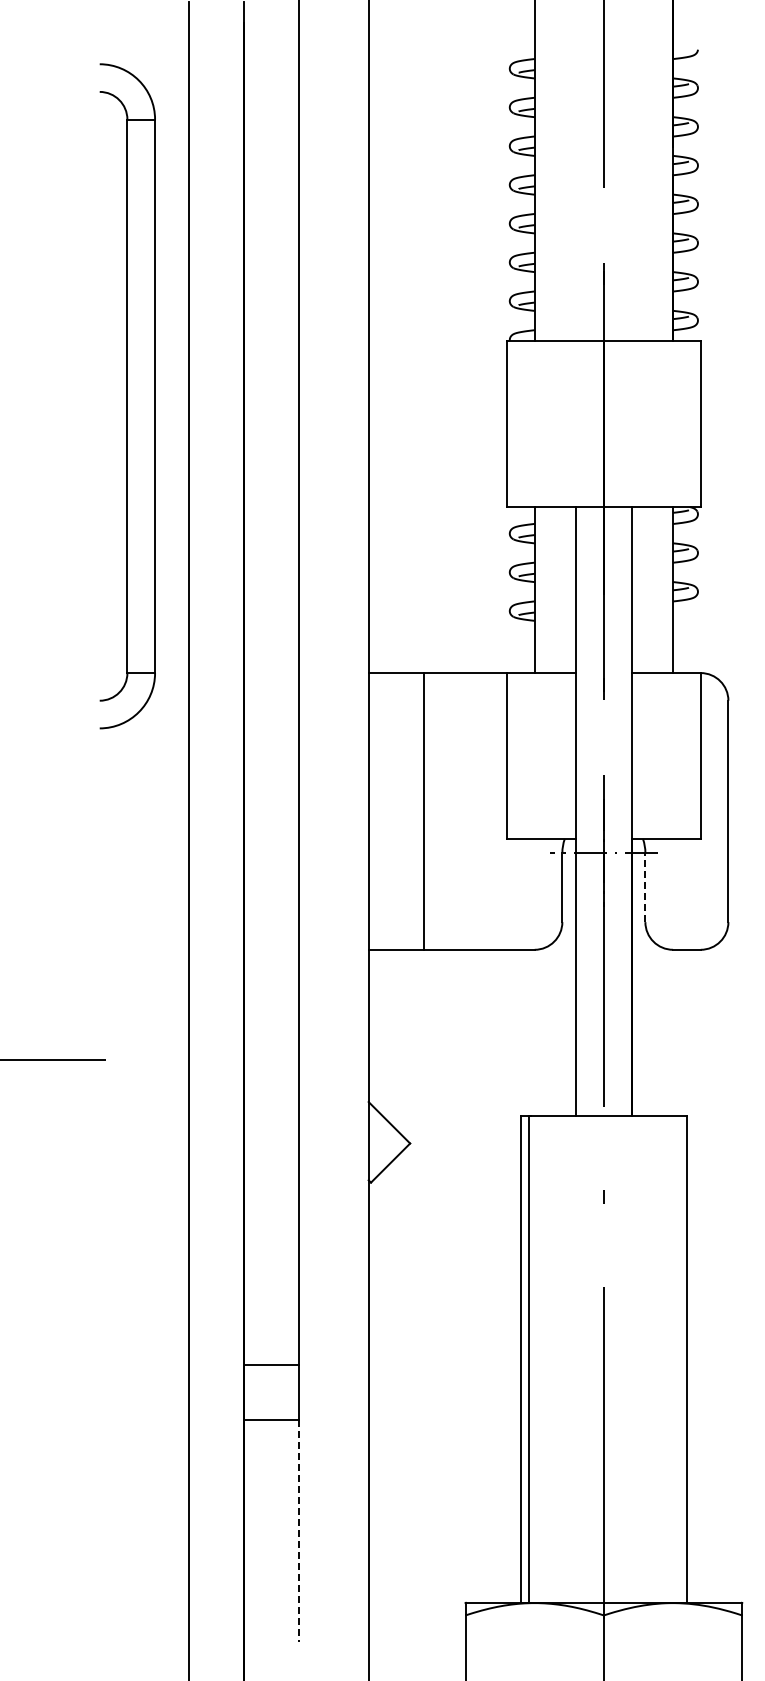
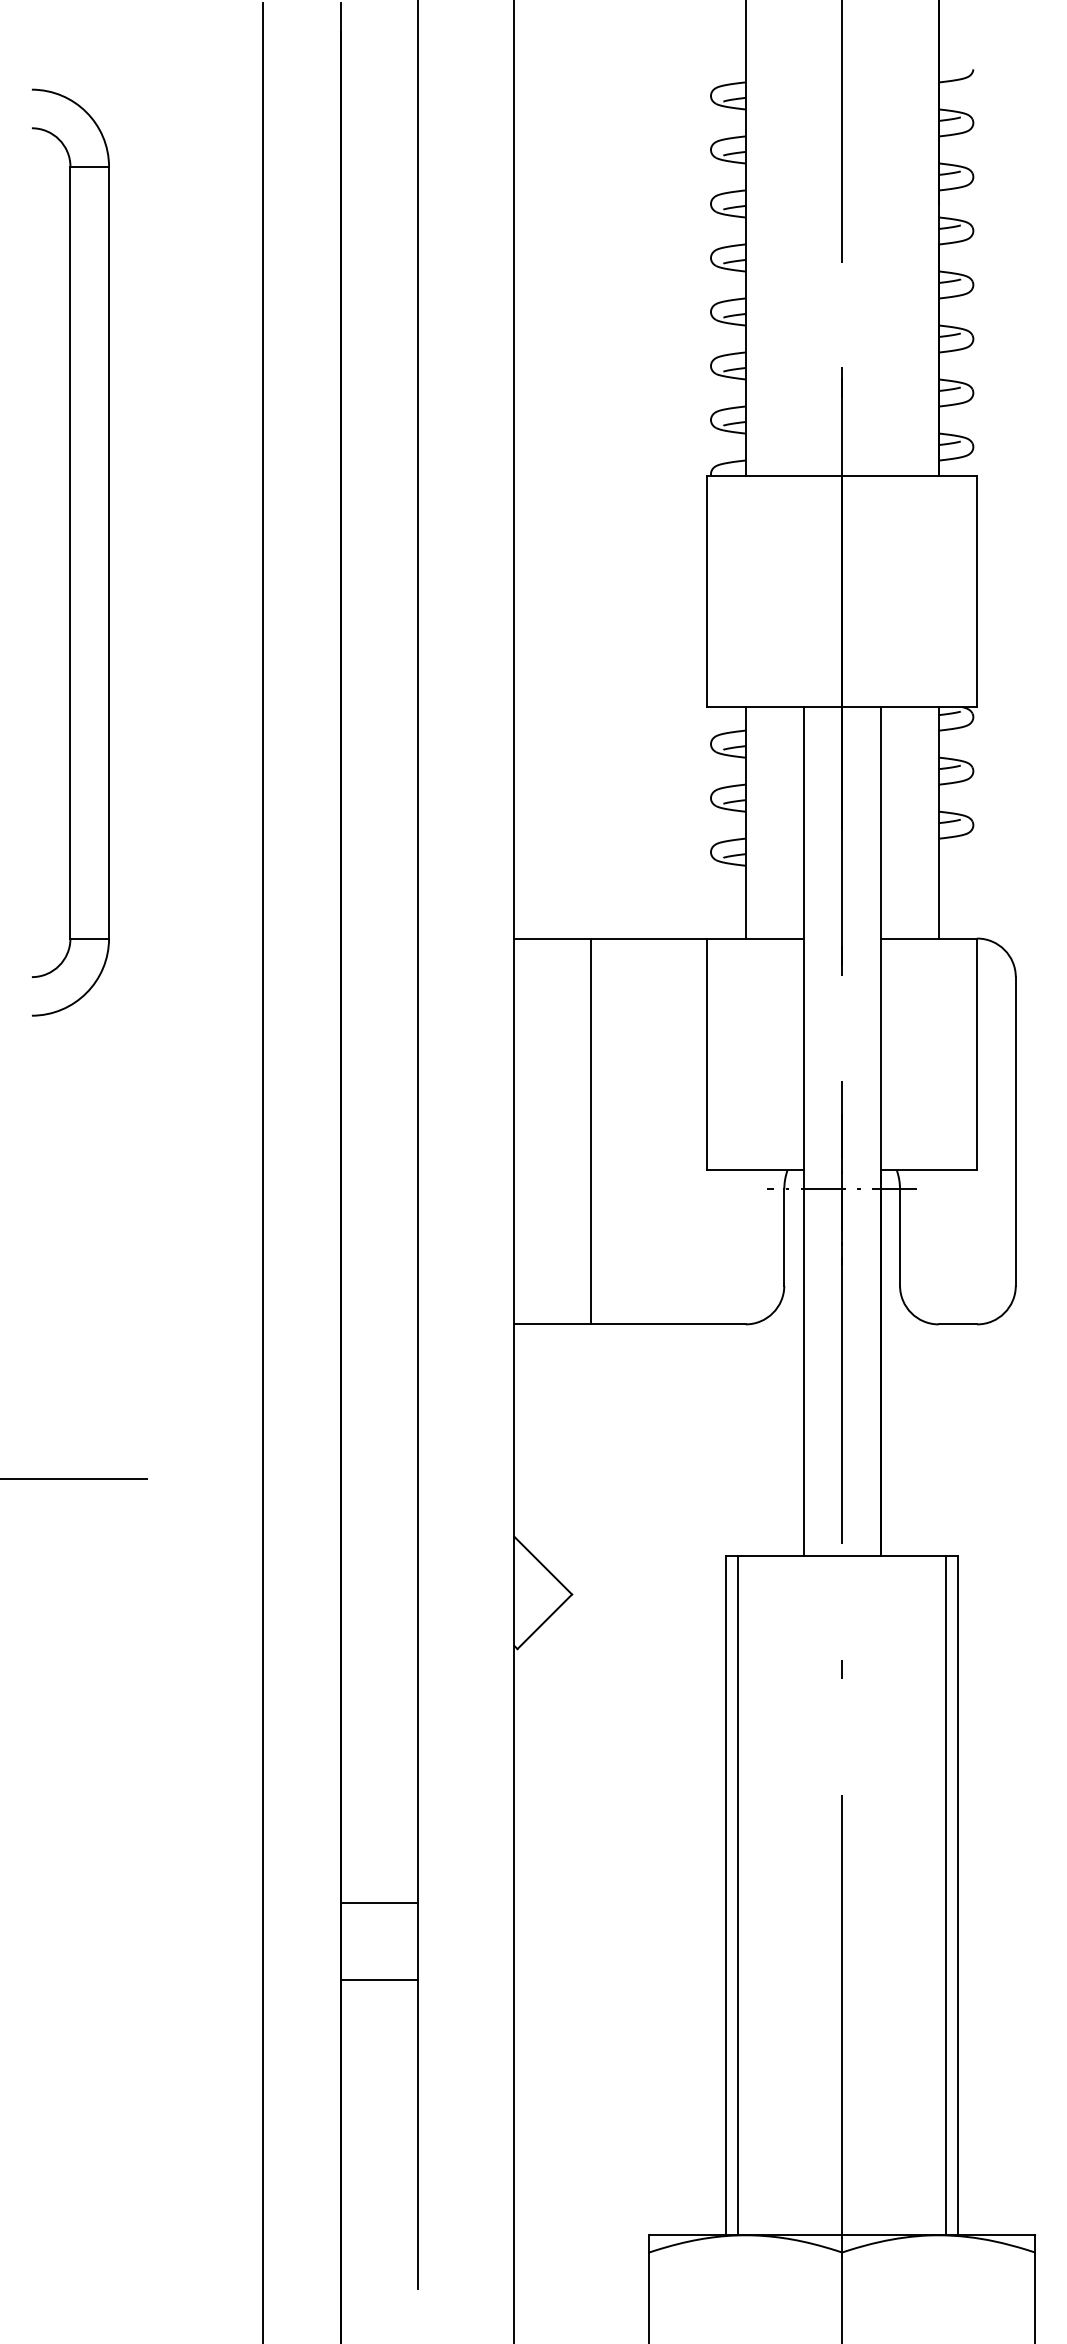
part: (127, 396) -> (70, 552), moved
line: (645, 887) -> (900, 1237), dashed -> solid
line: (678, 1358) -> (946, 1894), added
line: (299, 1530) -> (417, 2134), dashed -> solid

